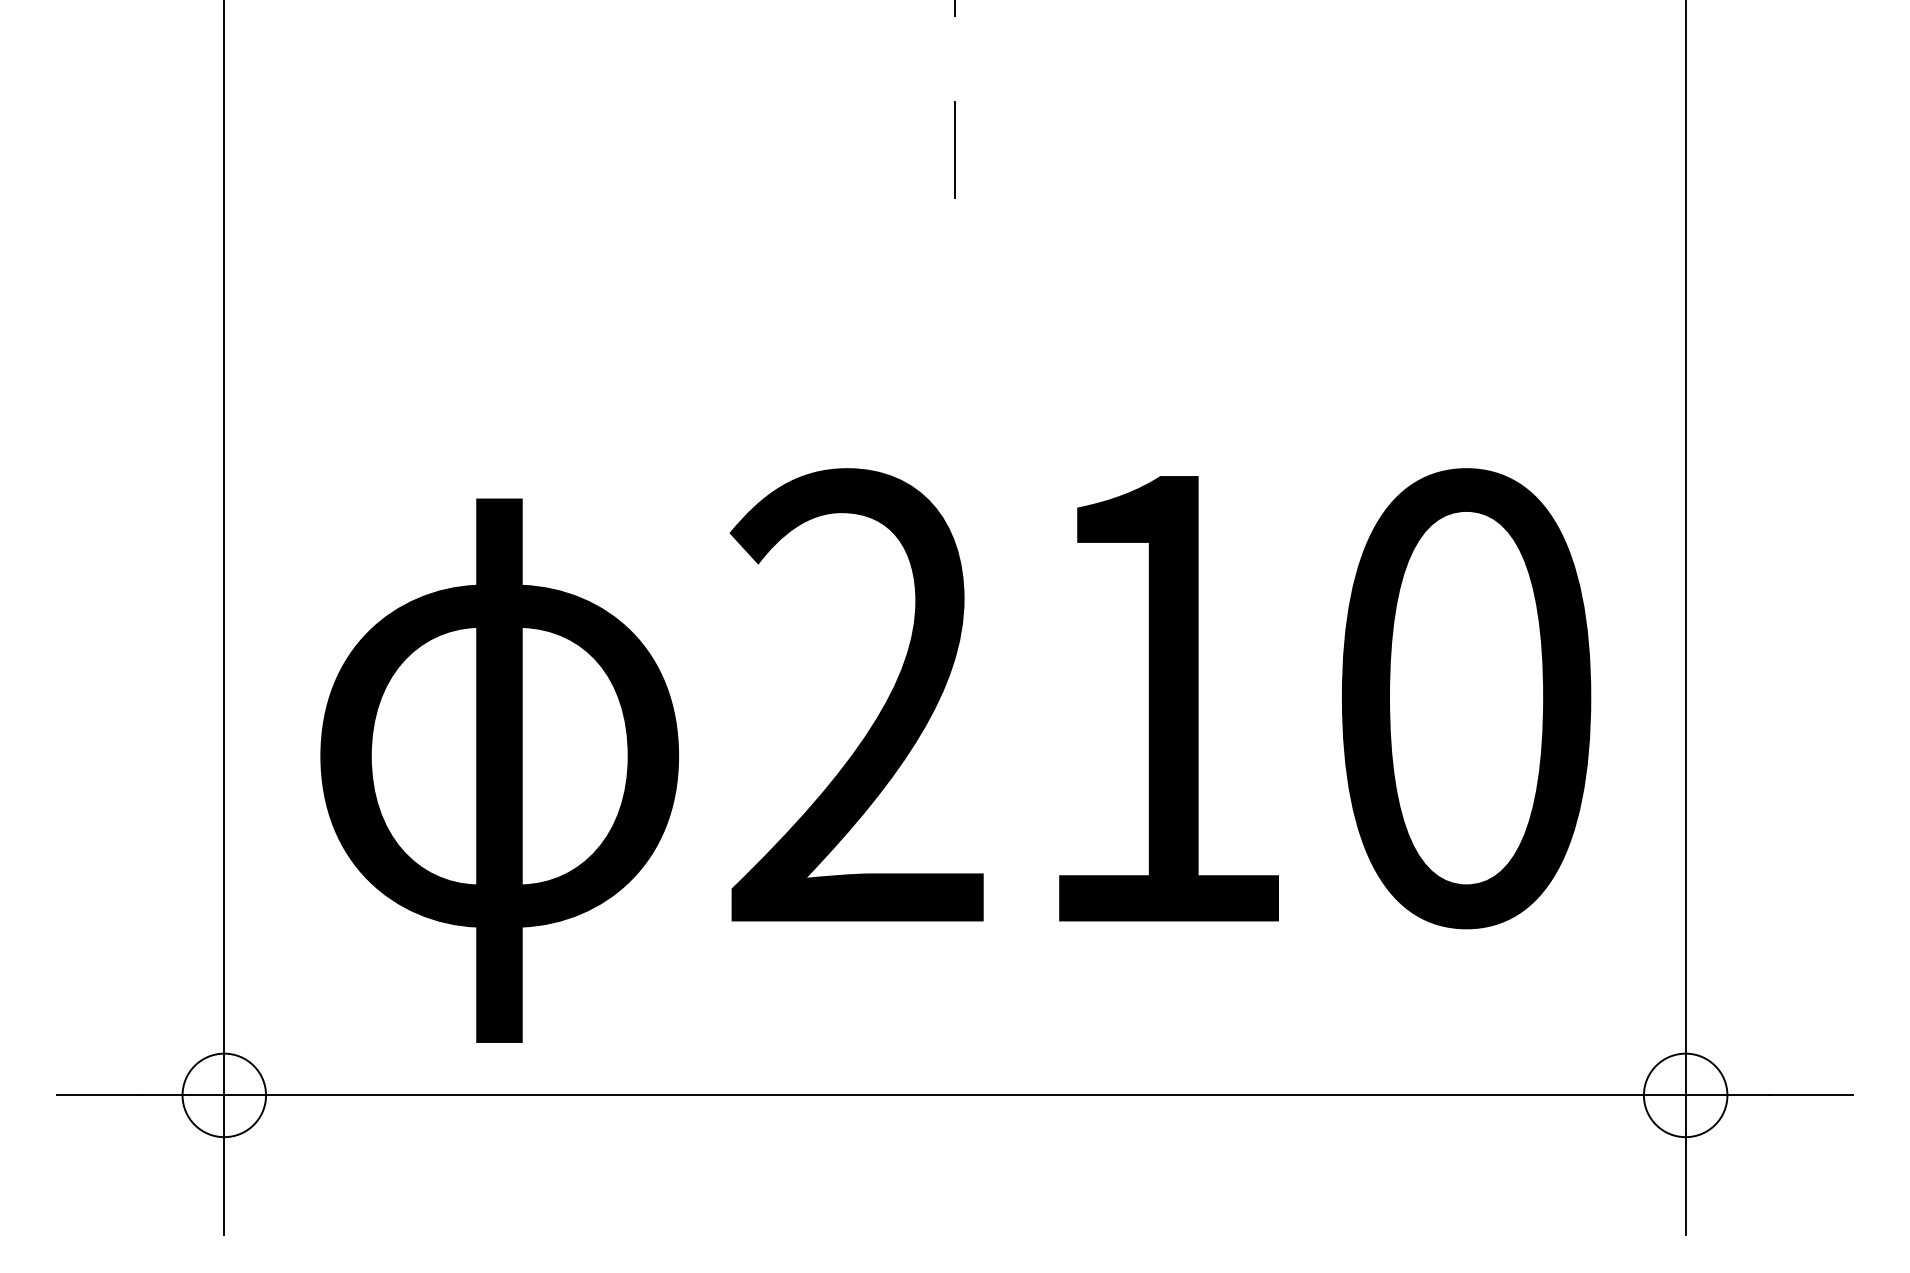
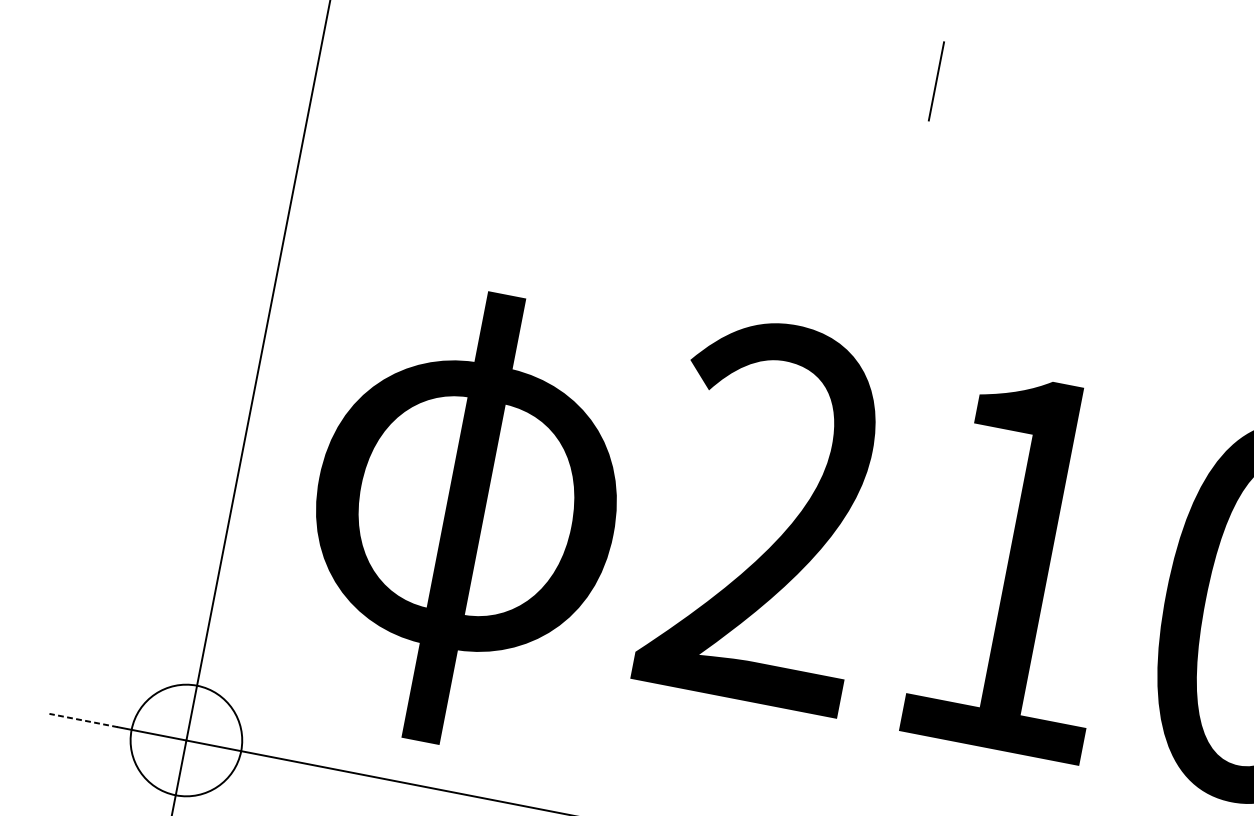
line: (99, 1095) -> (84, 720), solid -> dashed
circle: (224, 1095) -> (186, 740), size x1.6

